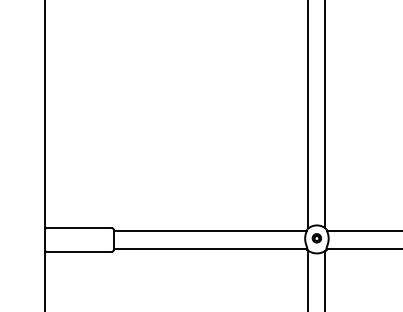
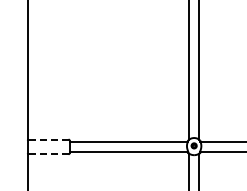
line: (79, 227) -> (48, 139), solid -> dashed
line: (79, 252) -> (48, 154), solid -> dashed

